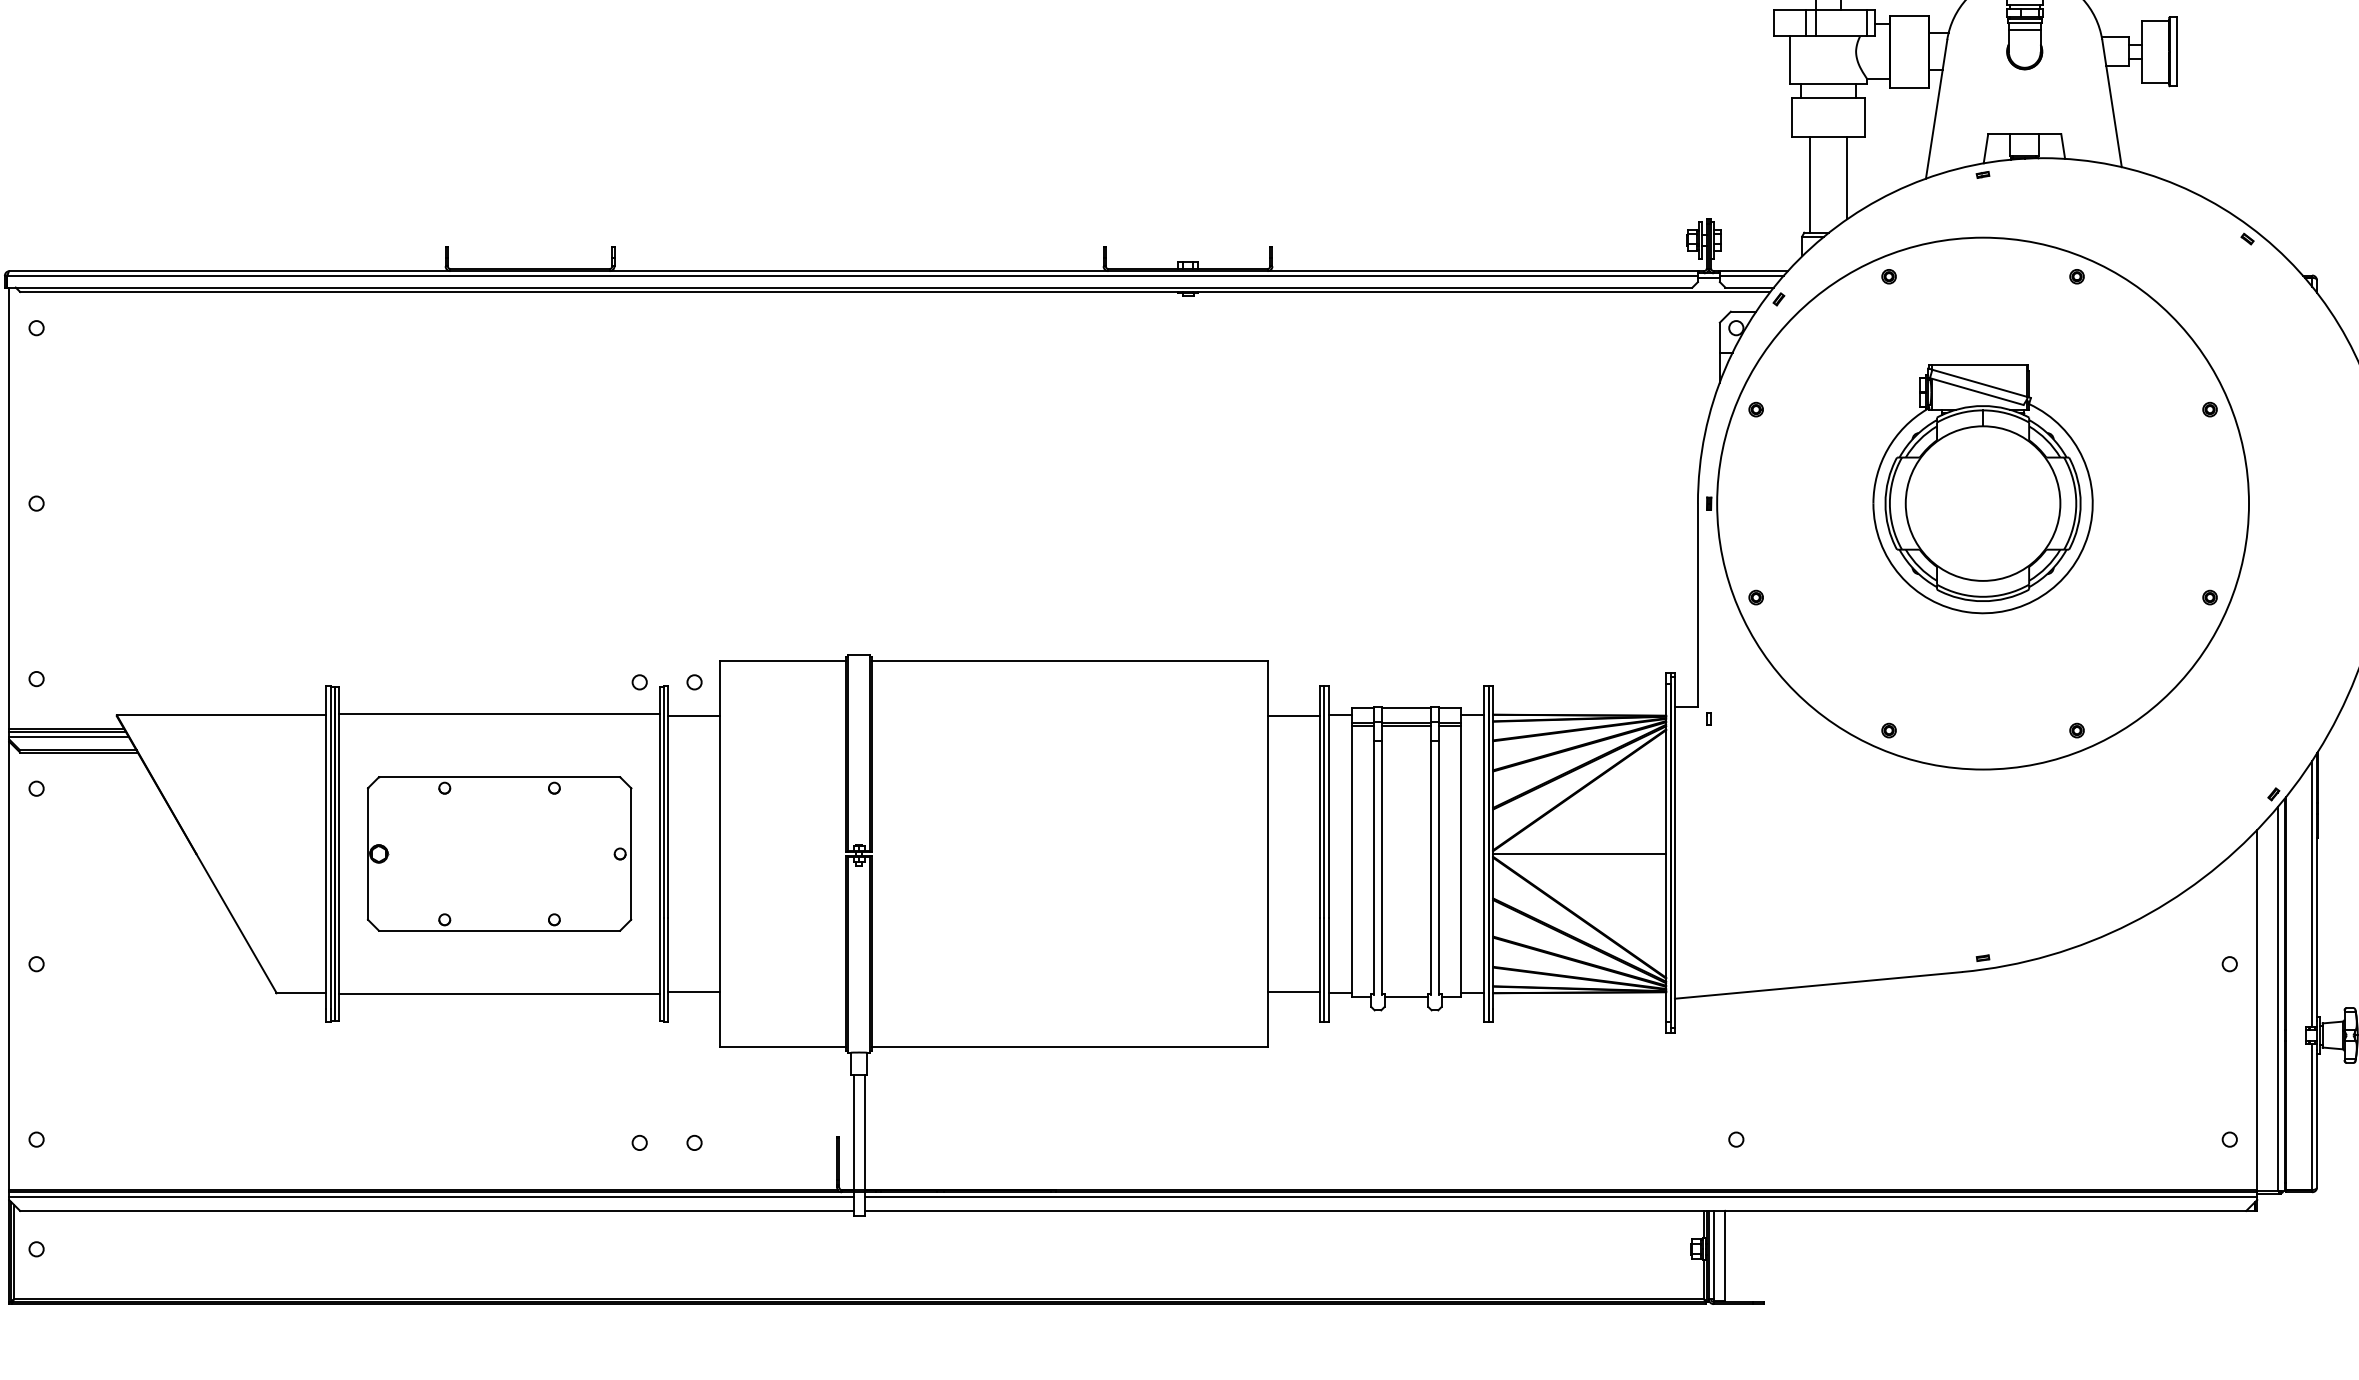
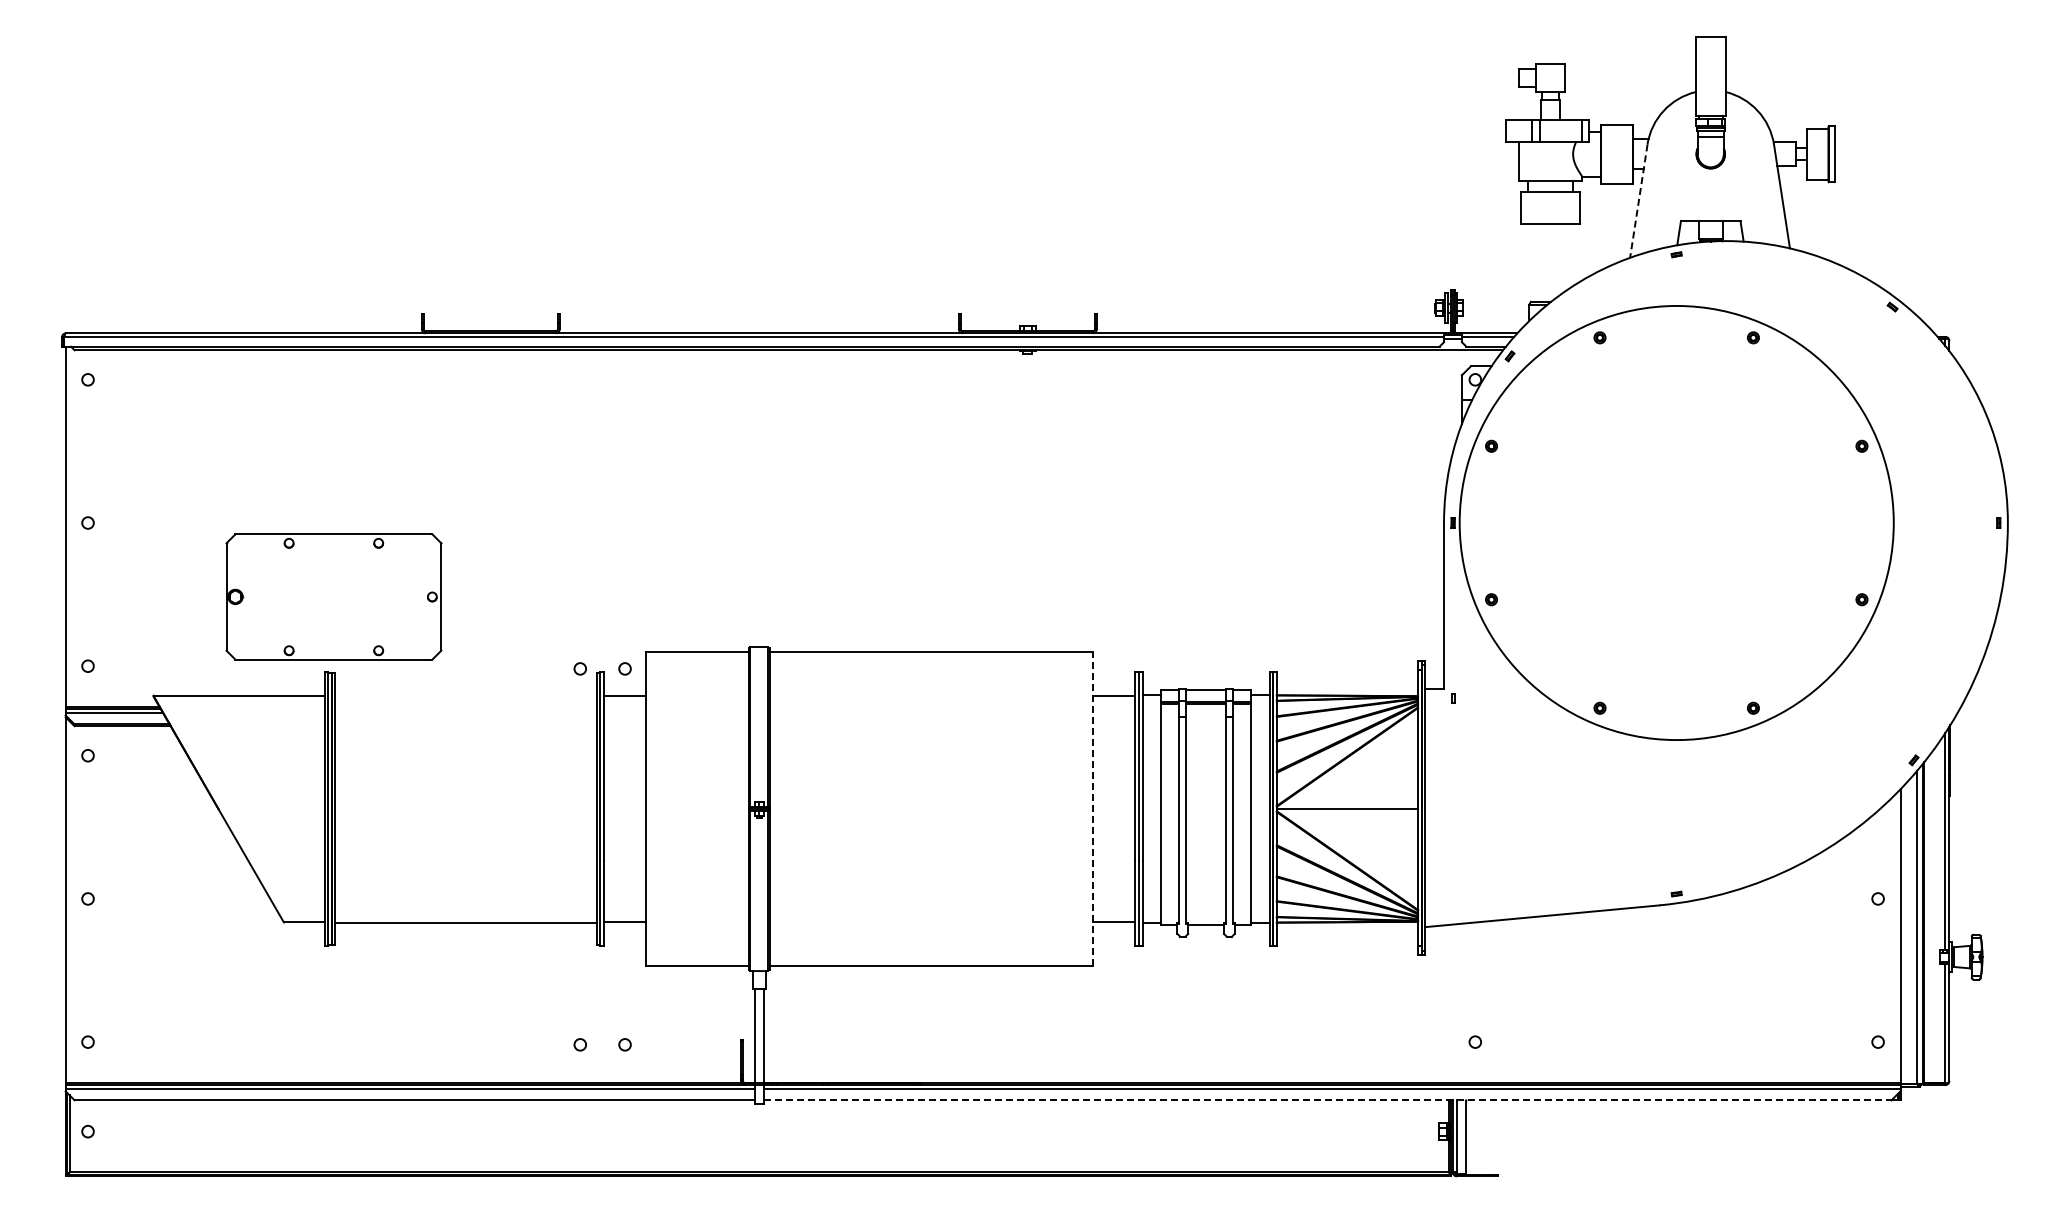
line: (1936, 109) -> (1638, 201), solid -> dashed
line: (1846, 178) -> (1565, 257), removed
line: (1810, 184) -> (1535, 262), removed
part: (1982, 489) -> (1676, 511), removed
line: (499, 713) -> (465, 694), removed
part: (499, 853) -> (333, 596), moved
line: (1268, 853) -> (1093, 808), solid -> dashed
line: (1555, 1211) -> (1327, 1100), solid -> dashed

